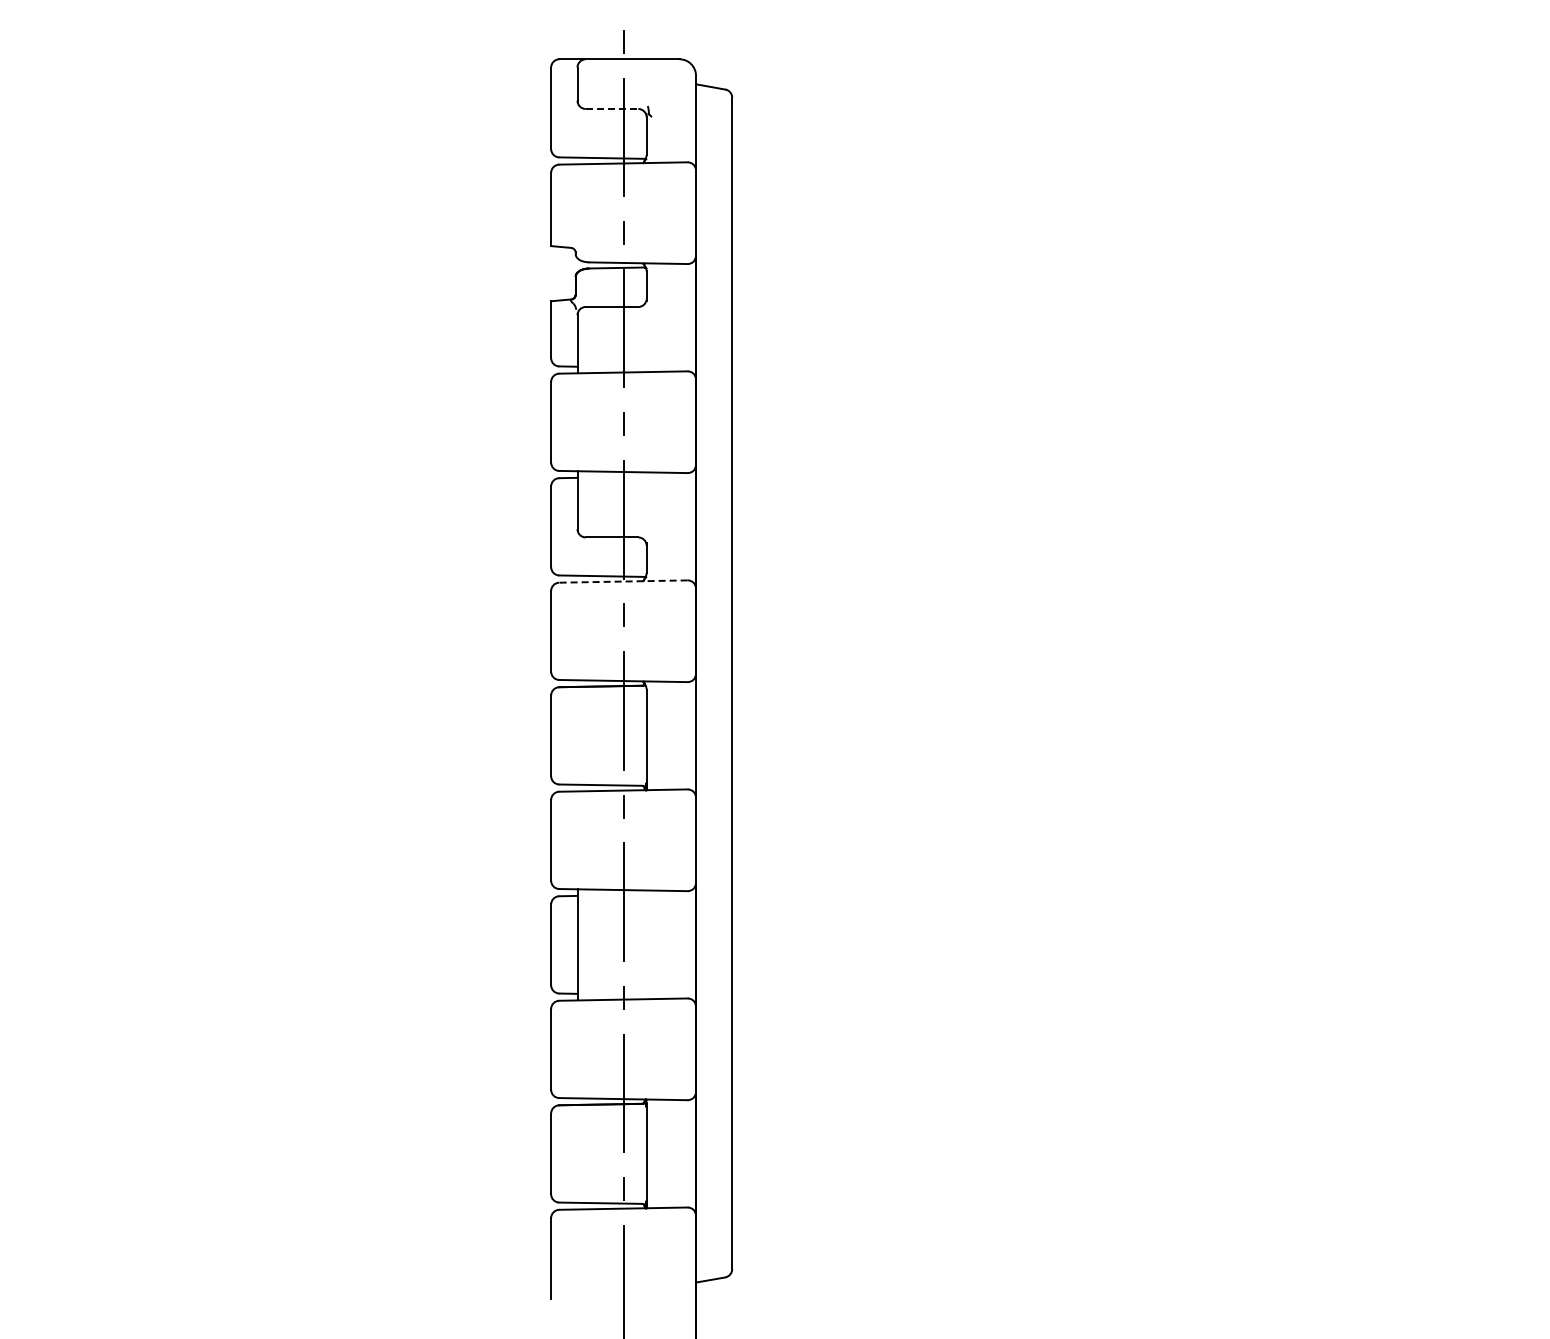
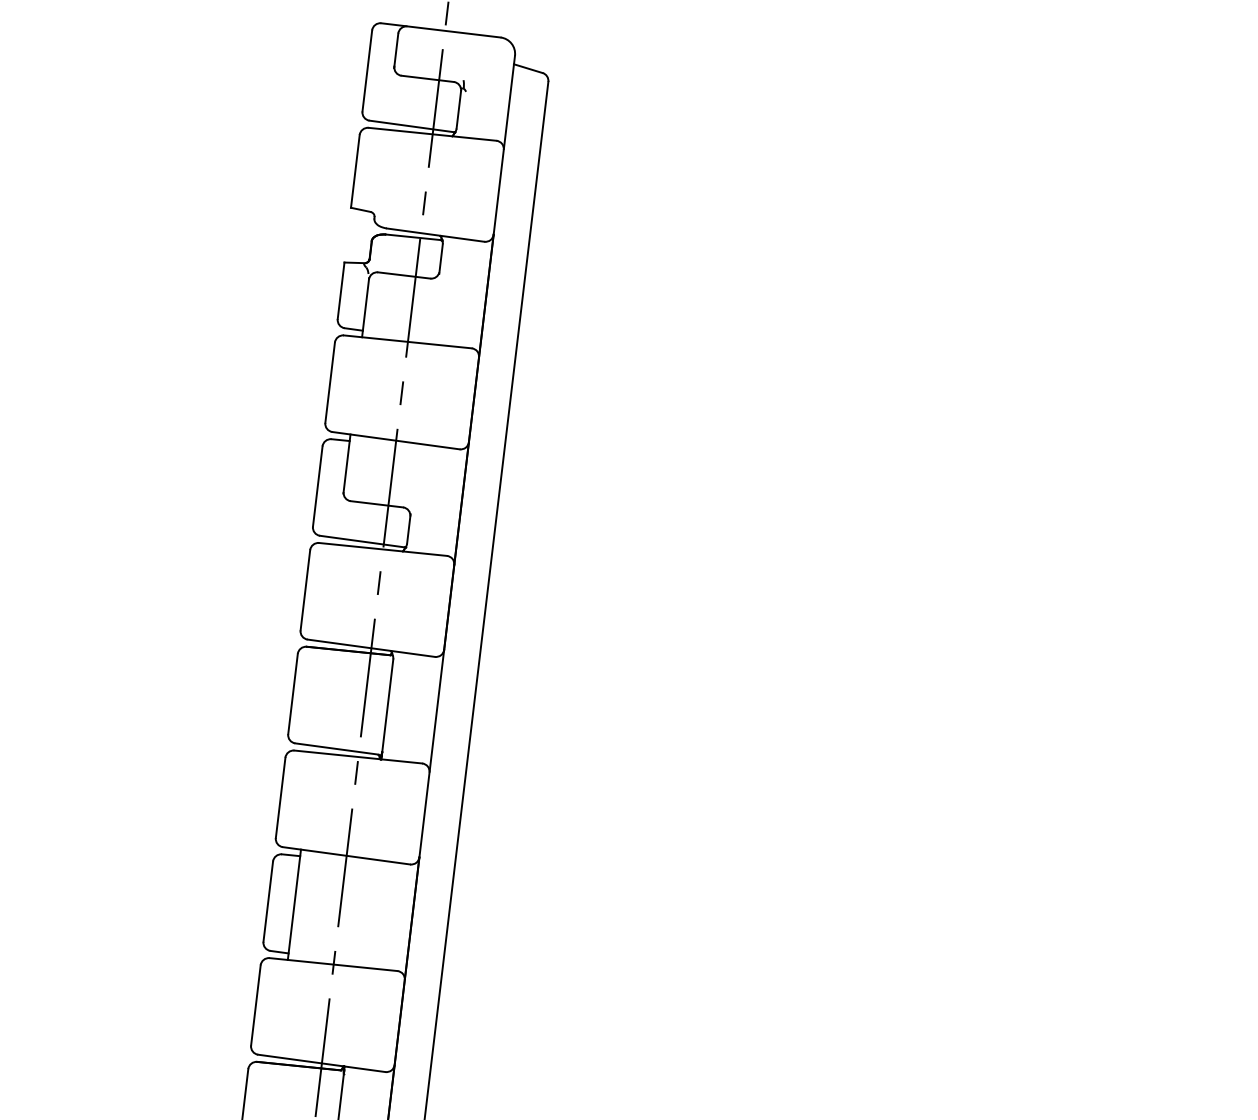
line: (612, 109) -> (428, 79), dashed -> solid
line: (622, 581) -> (382, 549), dashed -> solid

